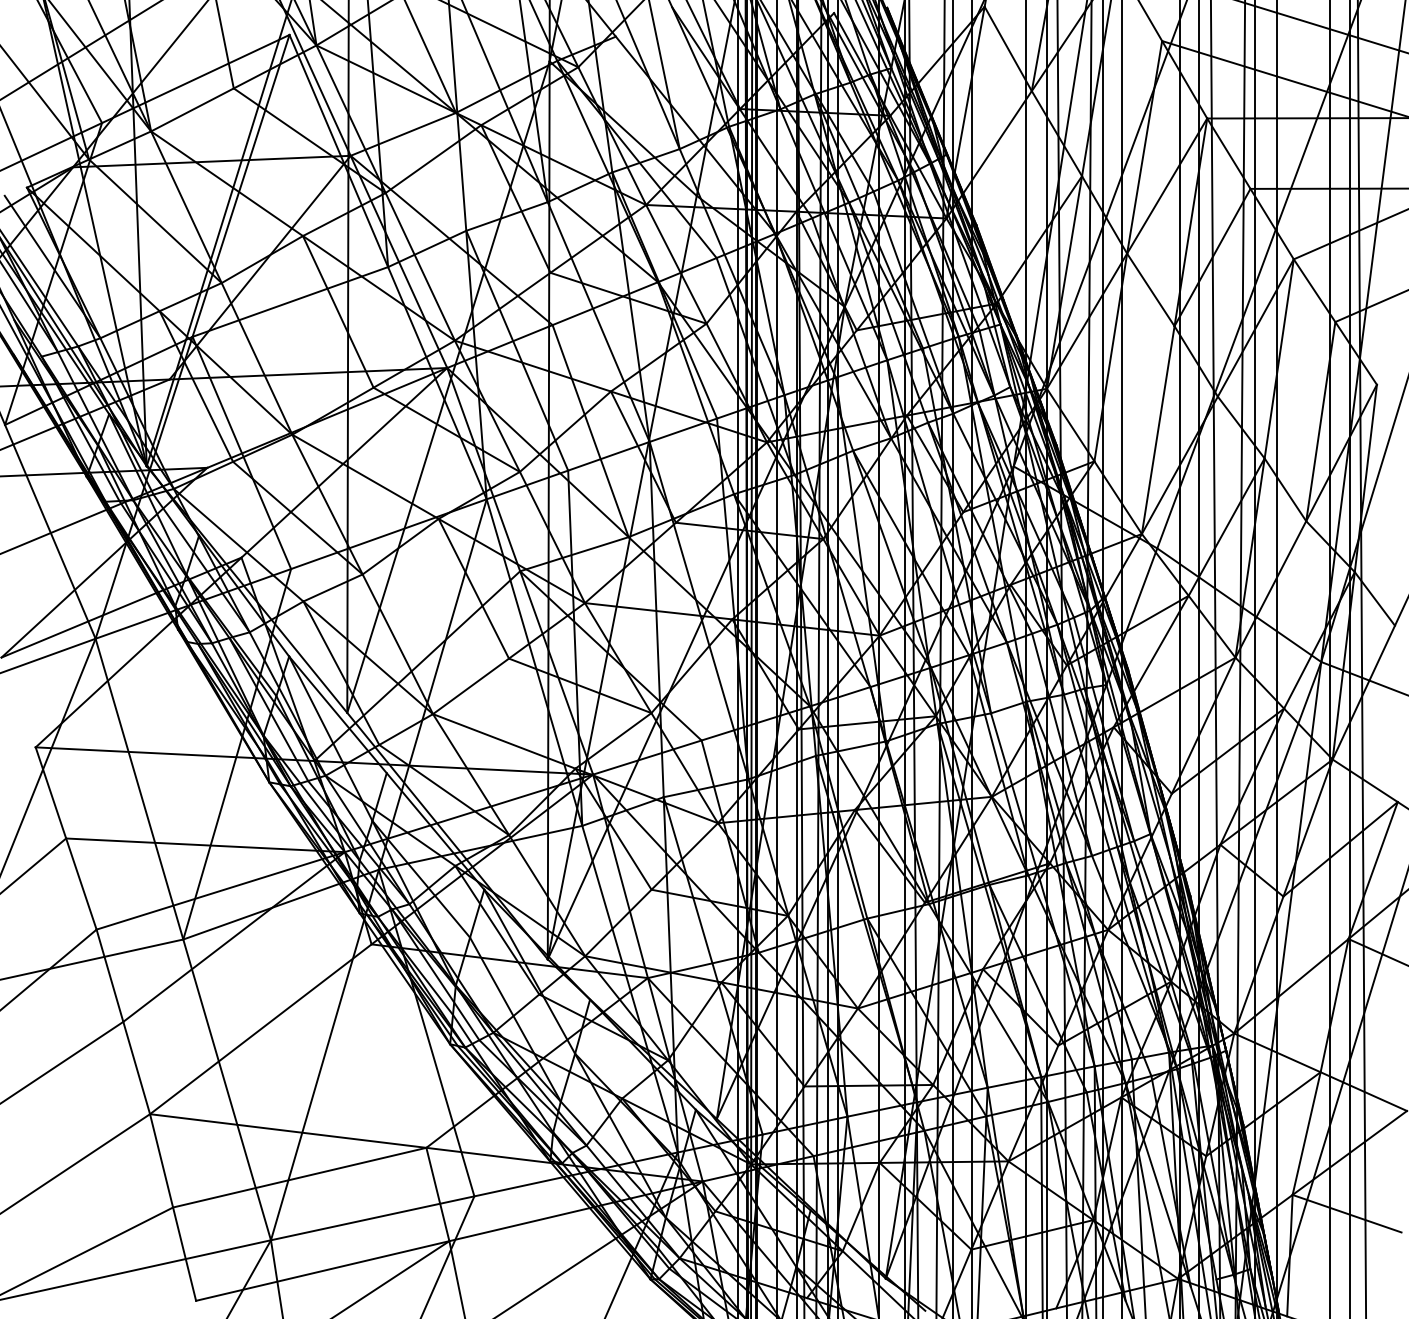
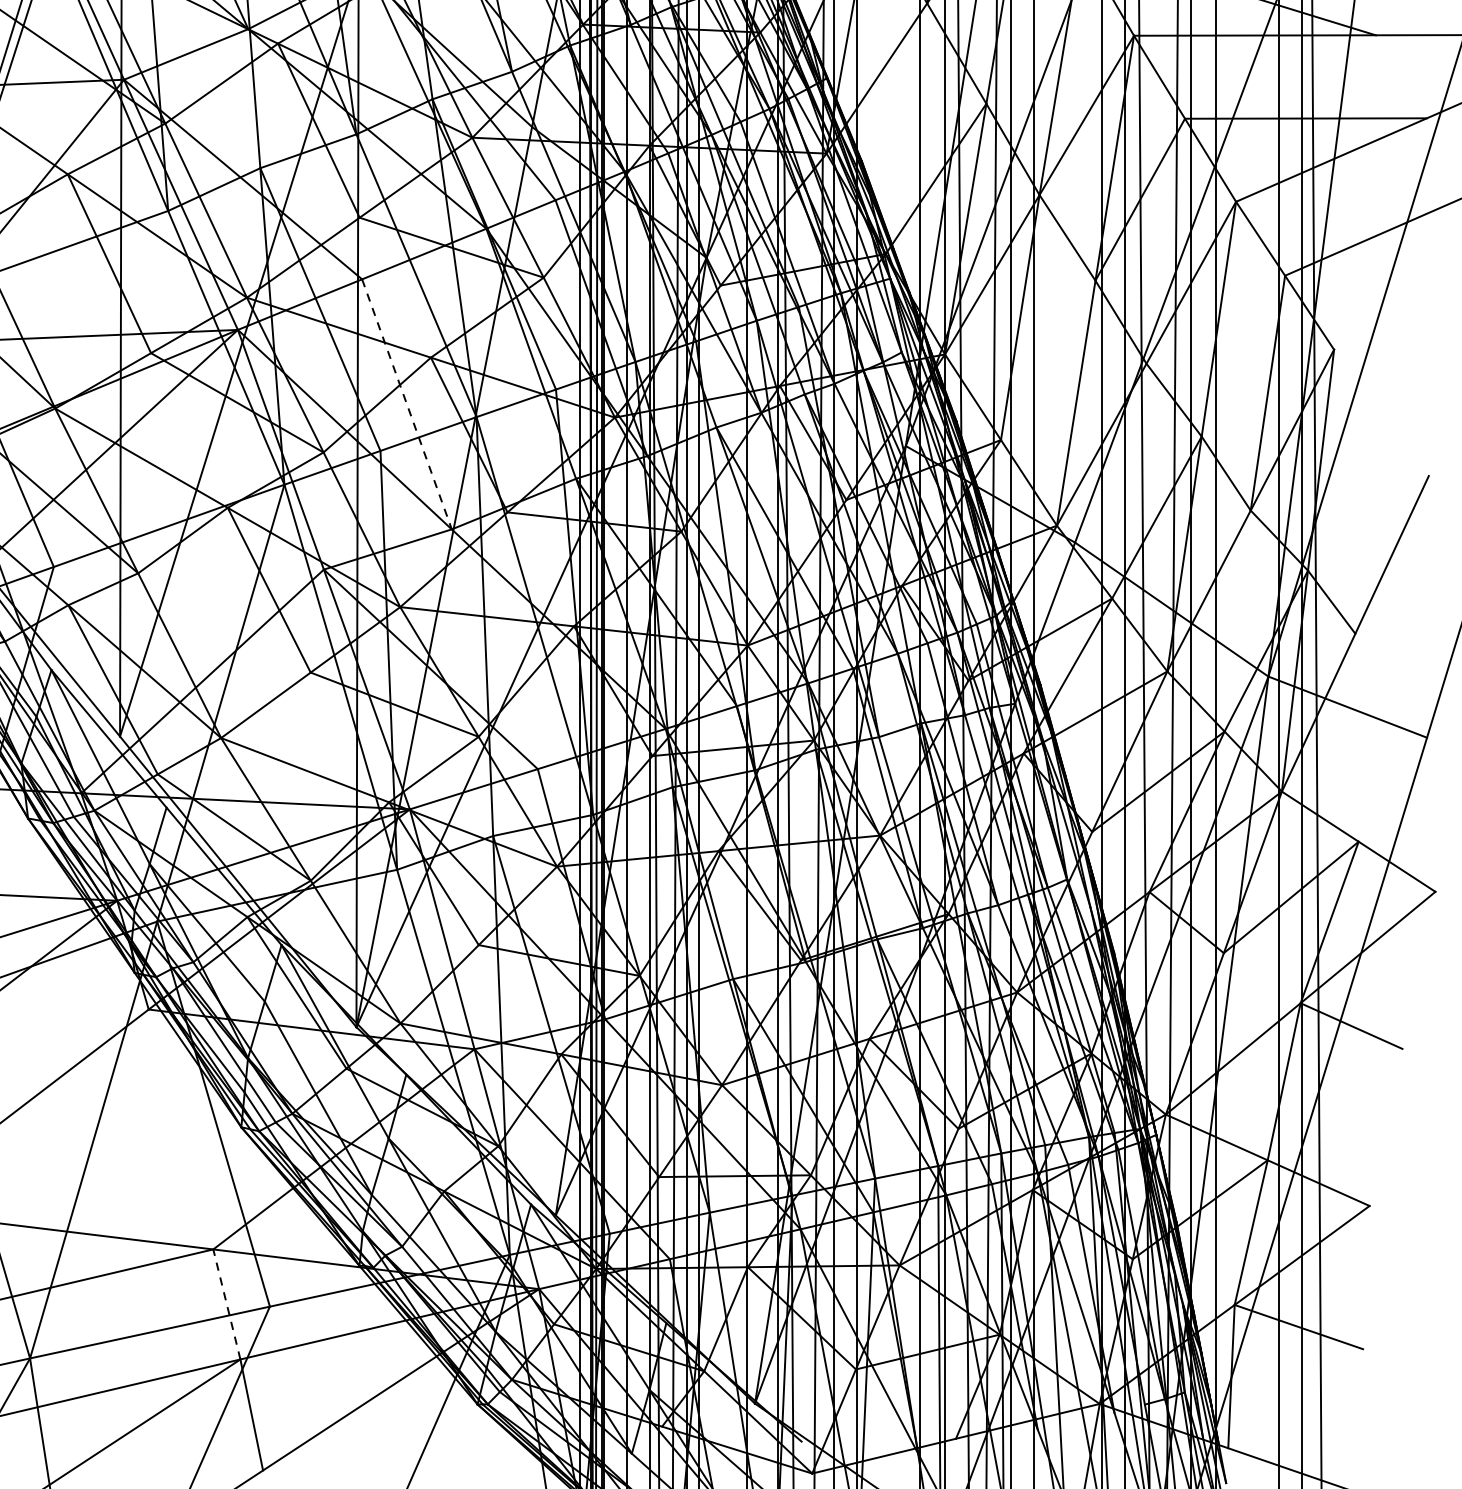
line: (590, 431) -> (406, 404), solid -> dashed
line: (437, 1194) -> (226, 1304), solid -> dashed

